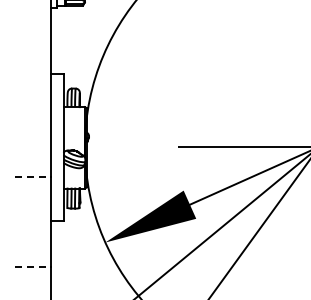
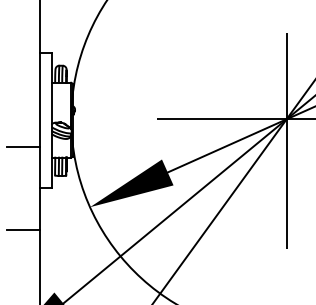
line: (32, 177) -> (23, 147), dashed -> solid
line: (32, 266) -> (23, 229), dashed -> solid

